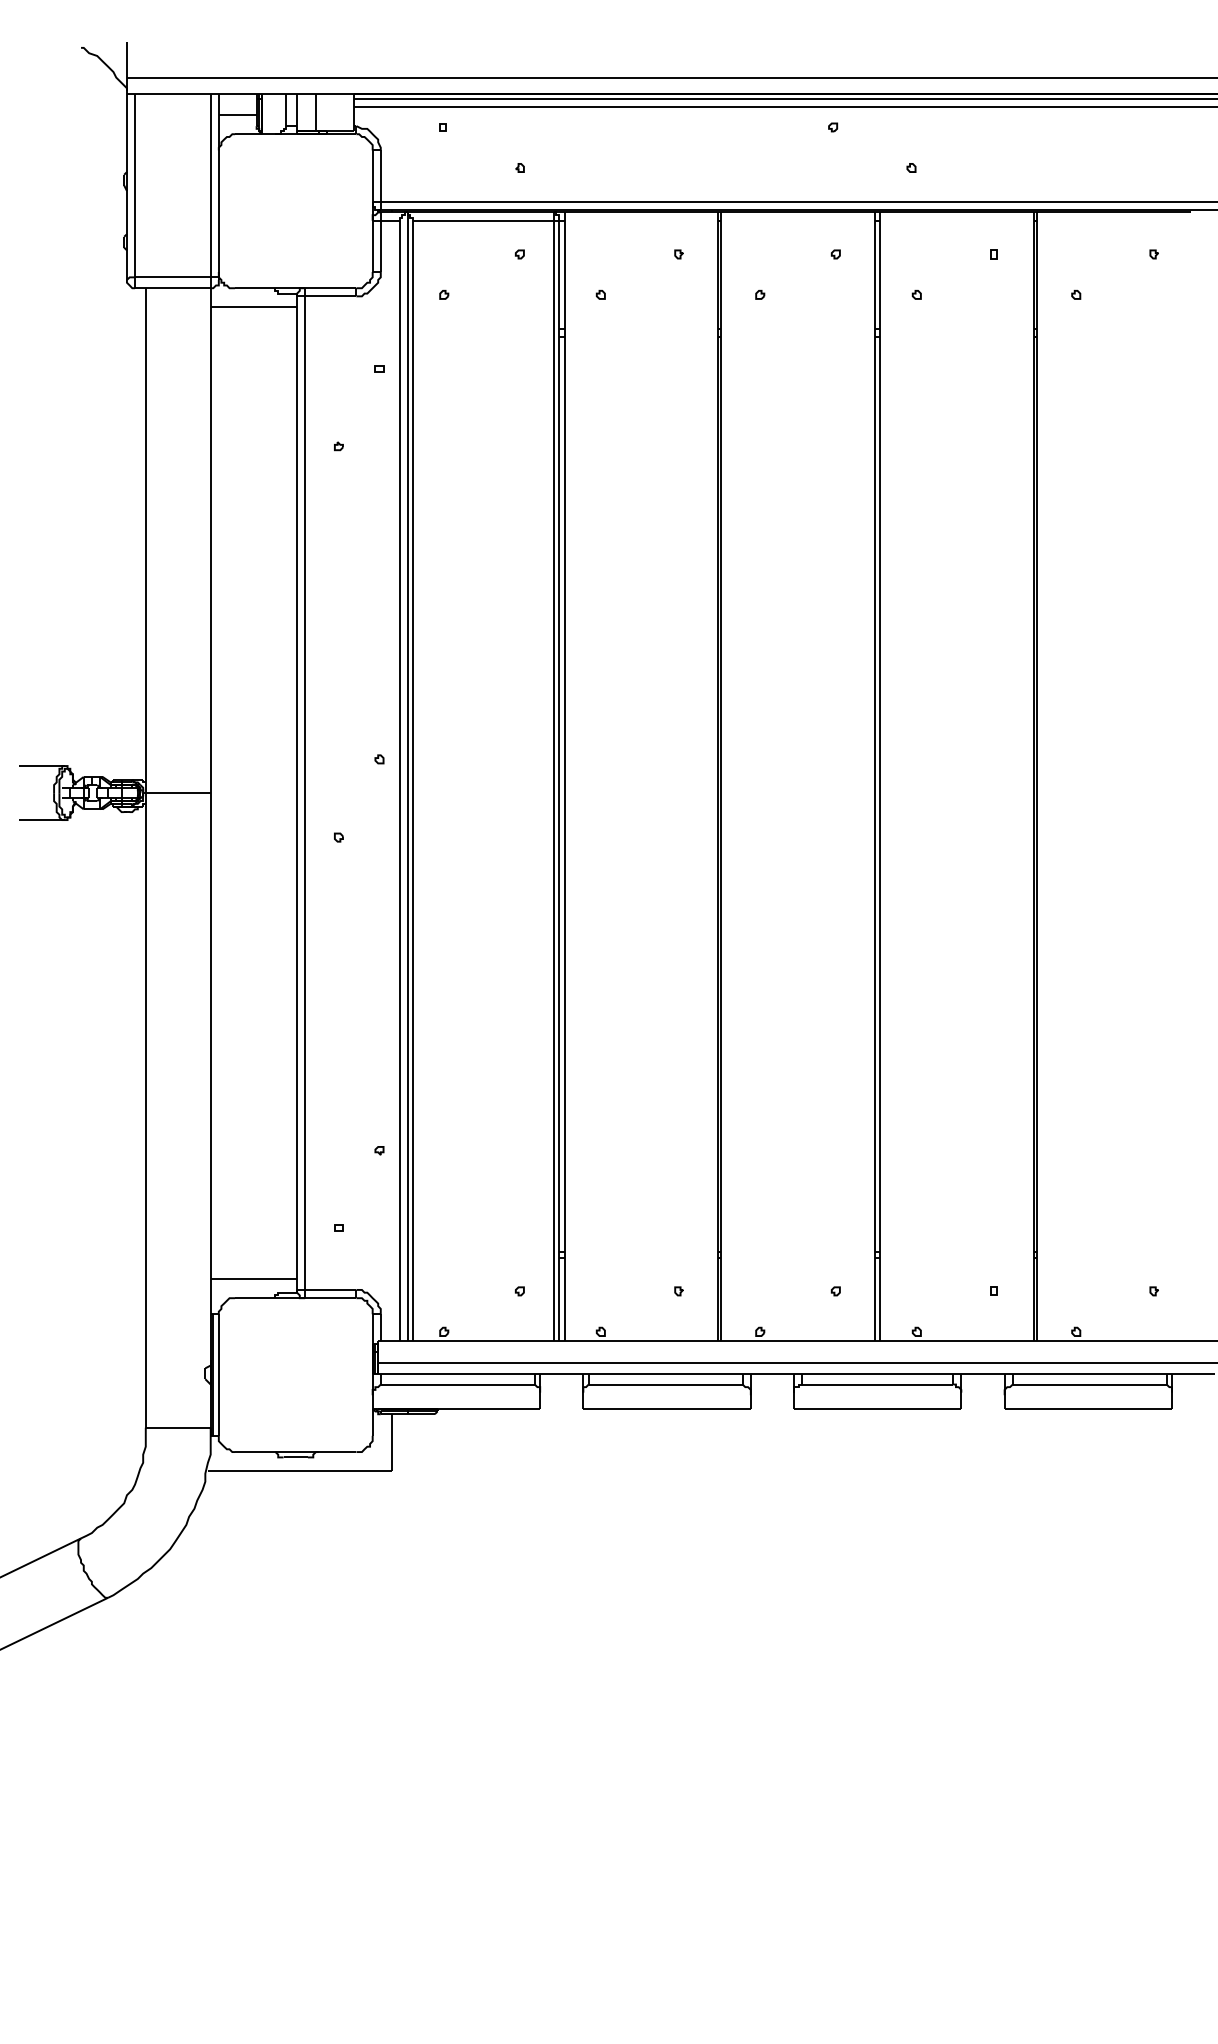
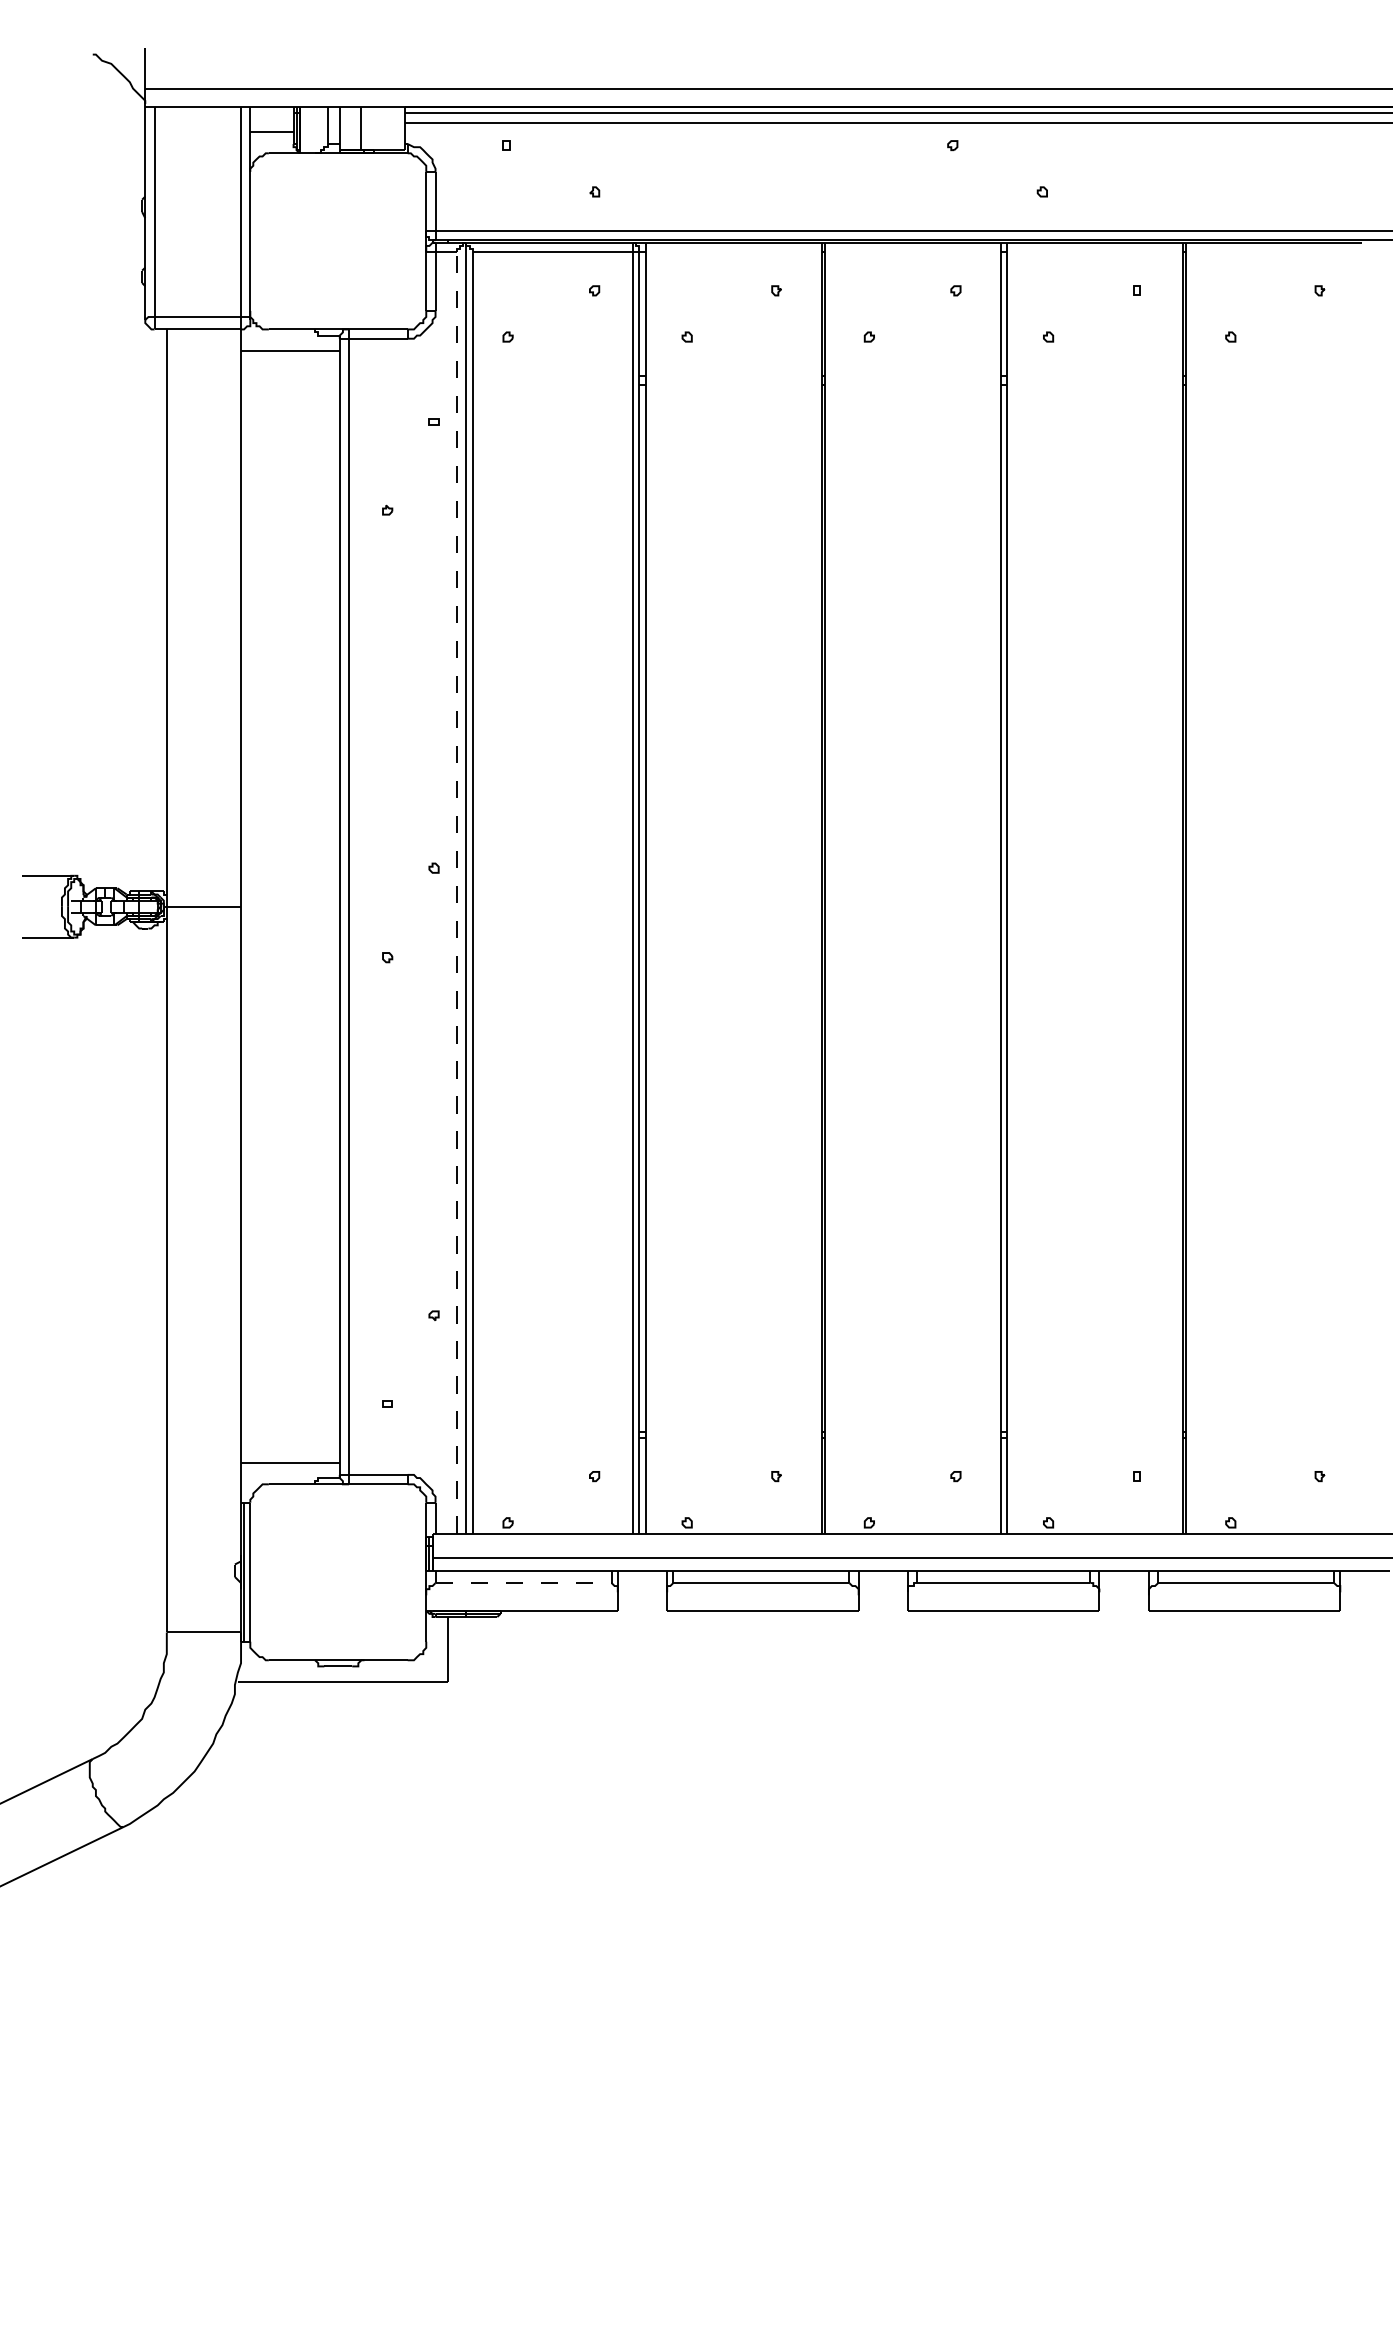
line: (399, 780) -> (456, 892), solid -> dashed
line: (458, 1384) -> (524, 1583), solid -> dashed

